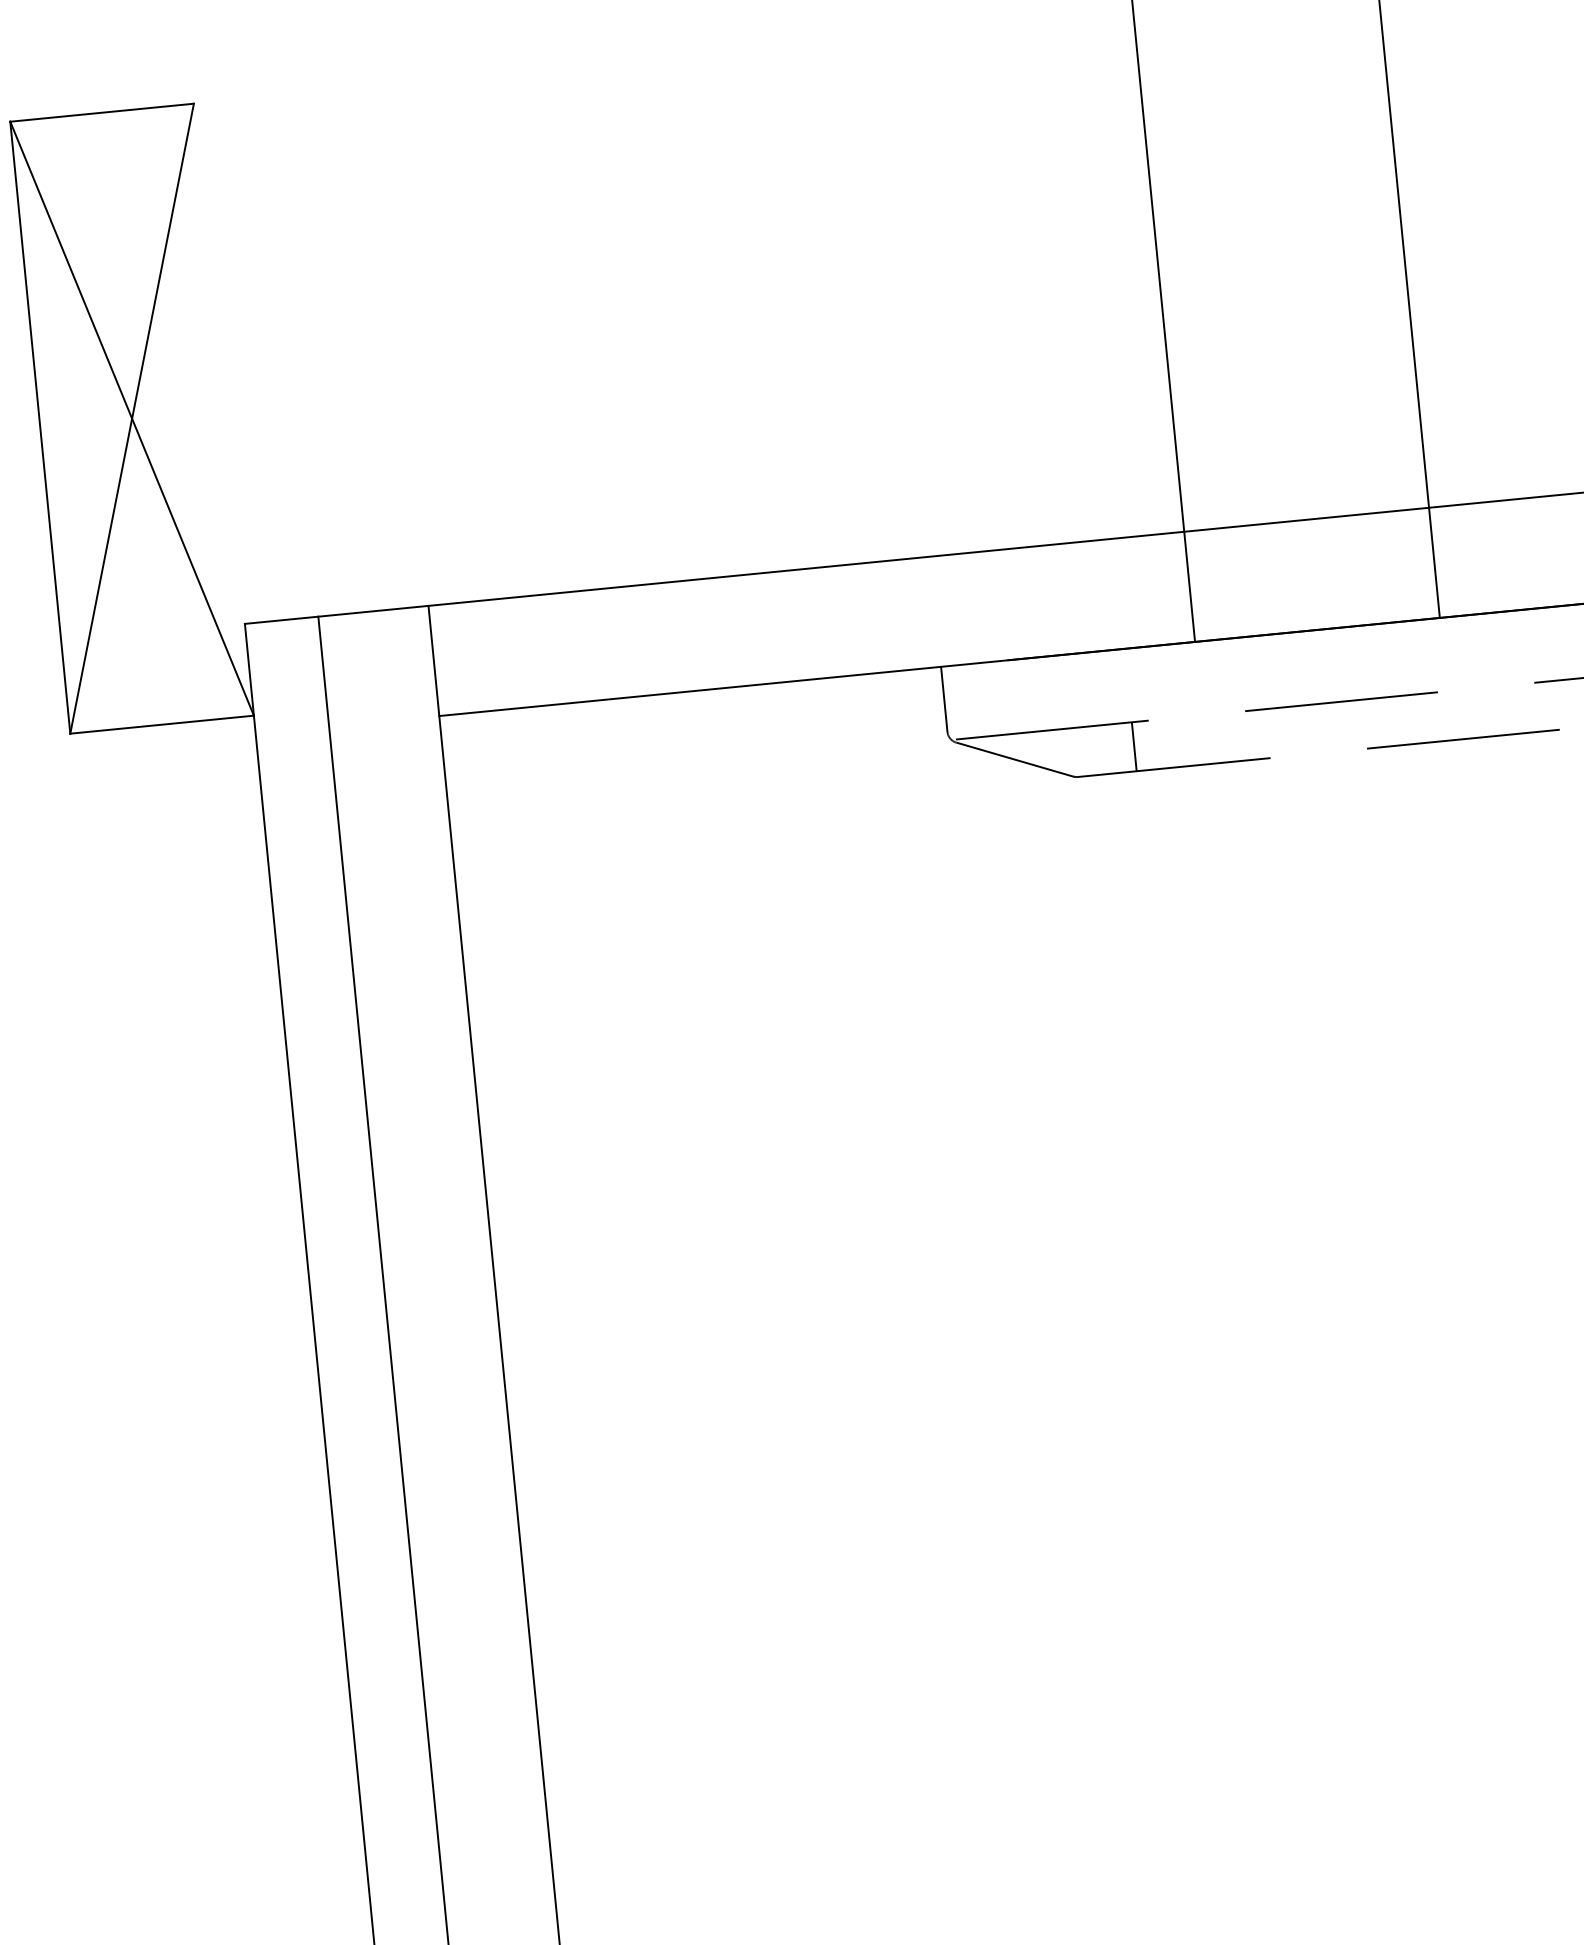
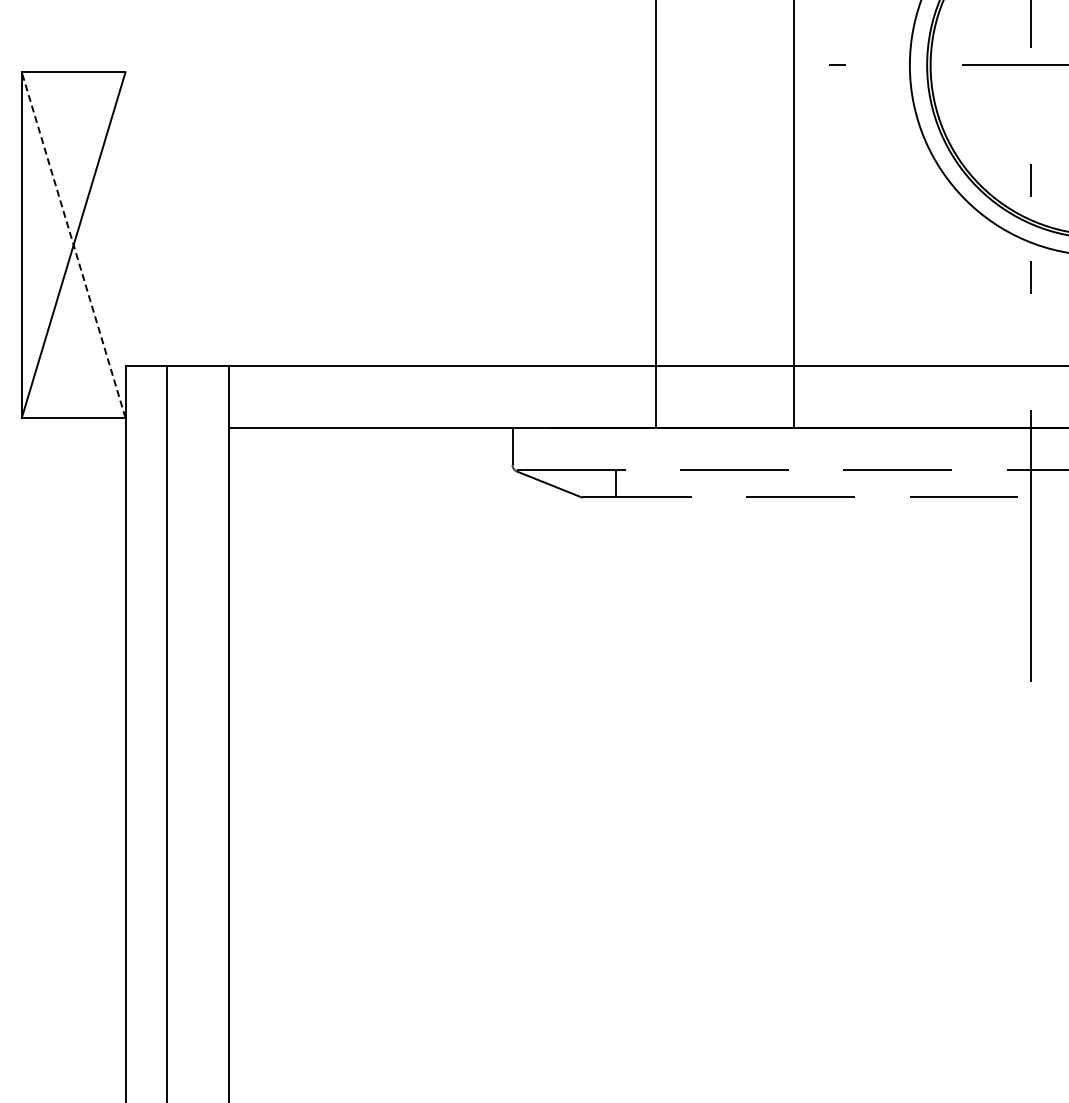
line: (131, 417) -> (73, 244), solid -> dashed

